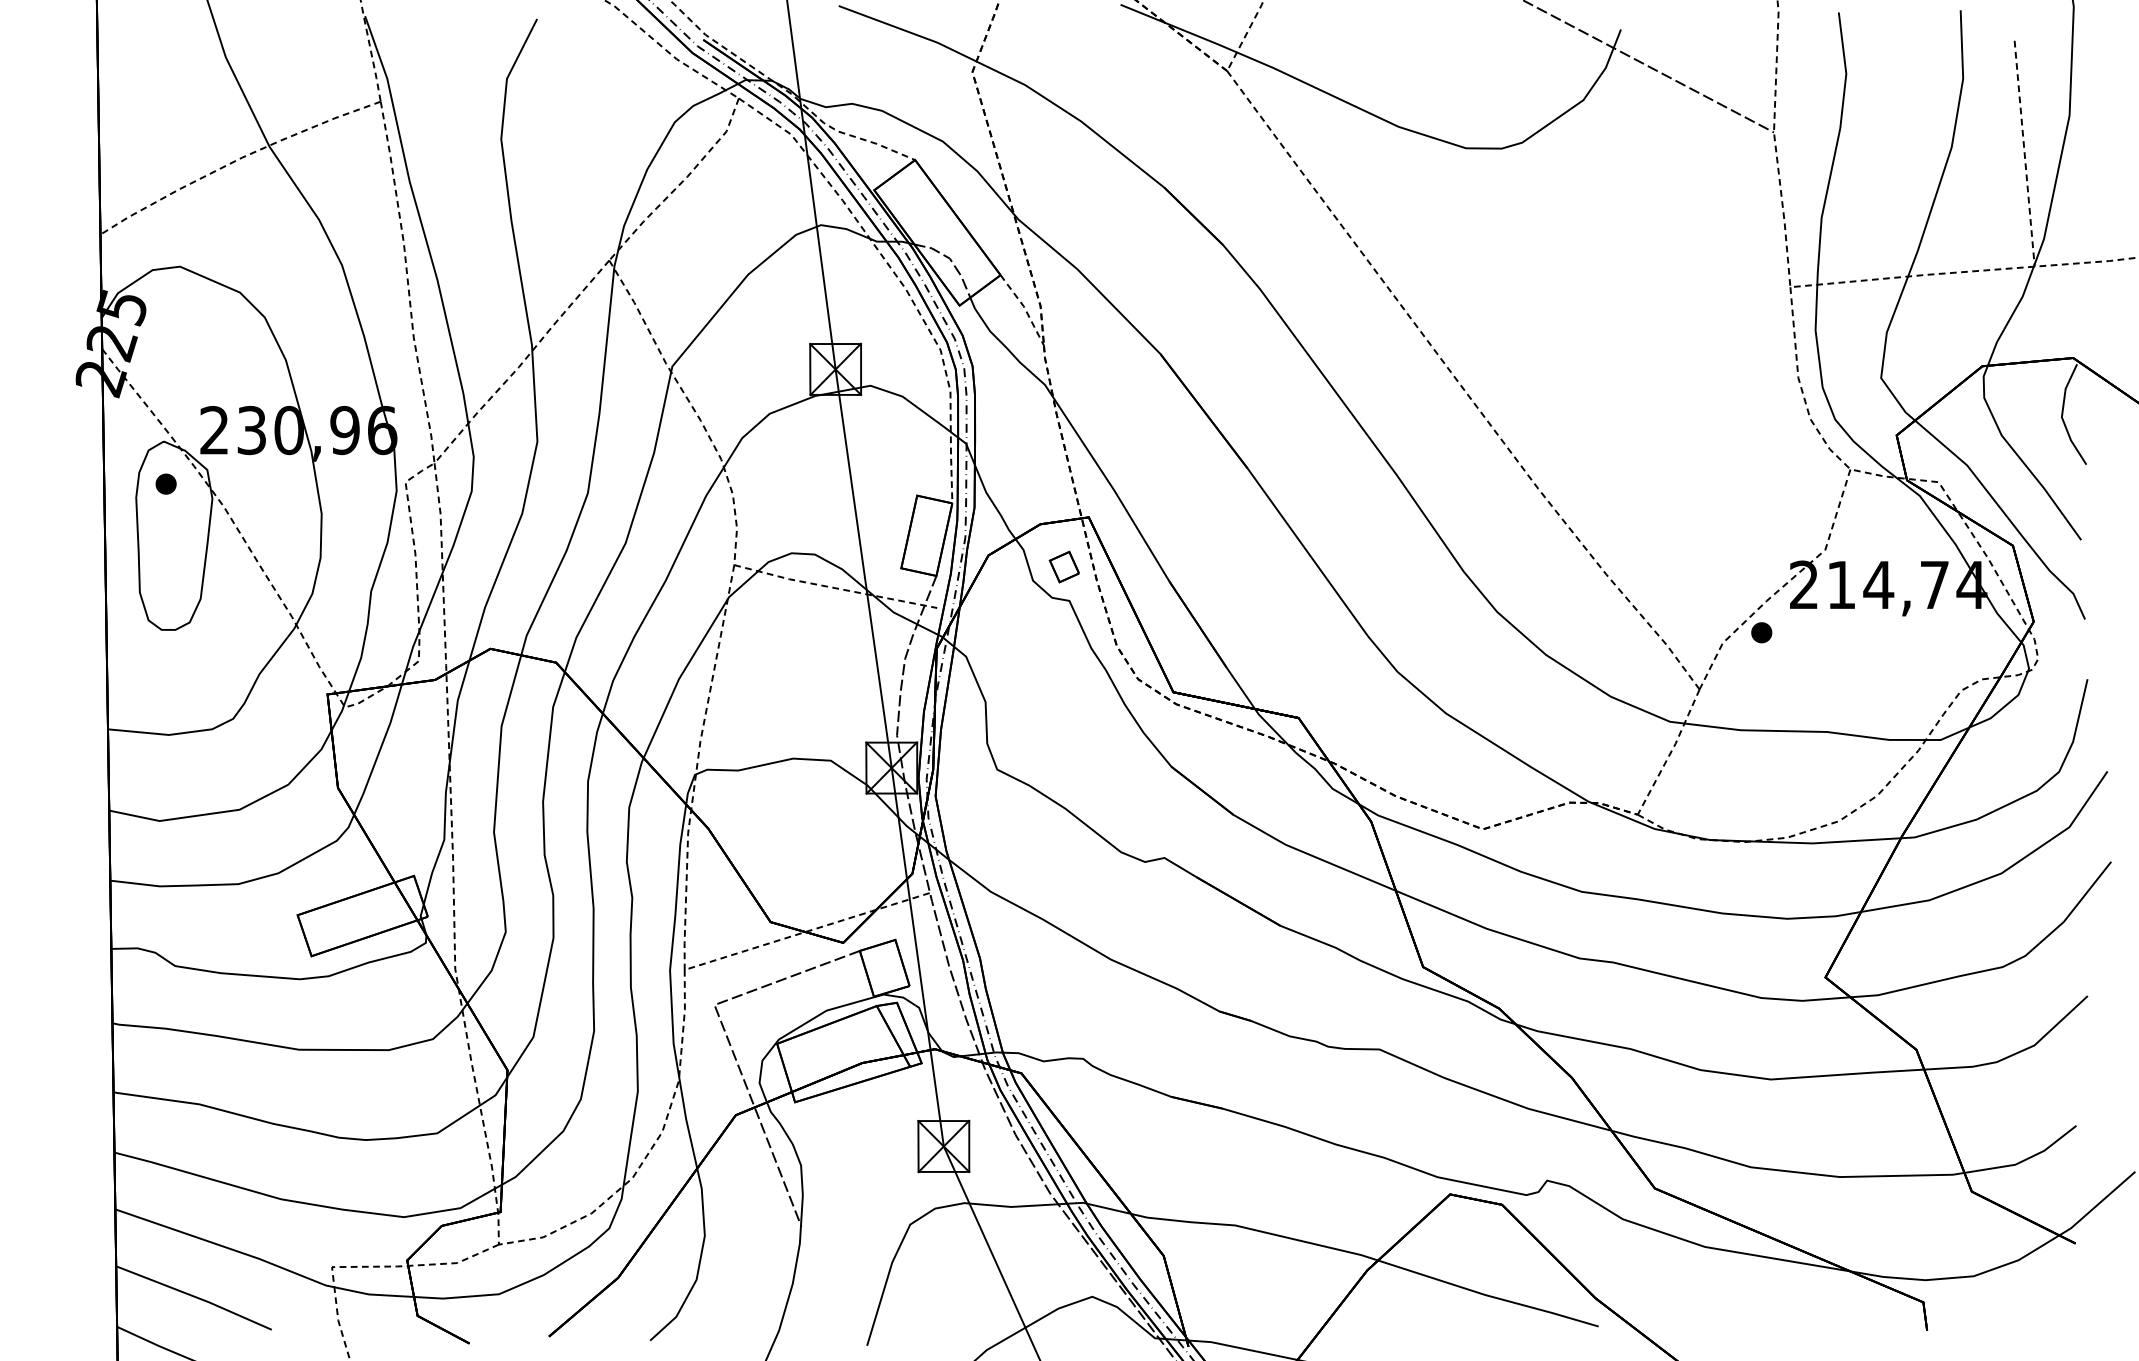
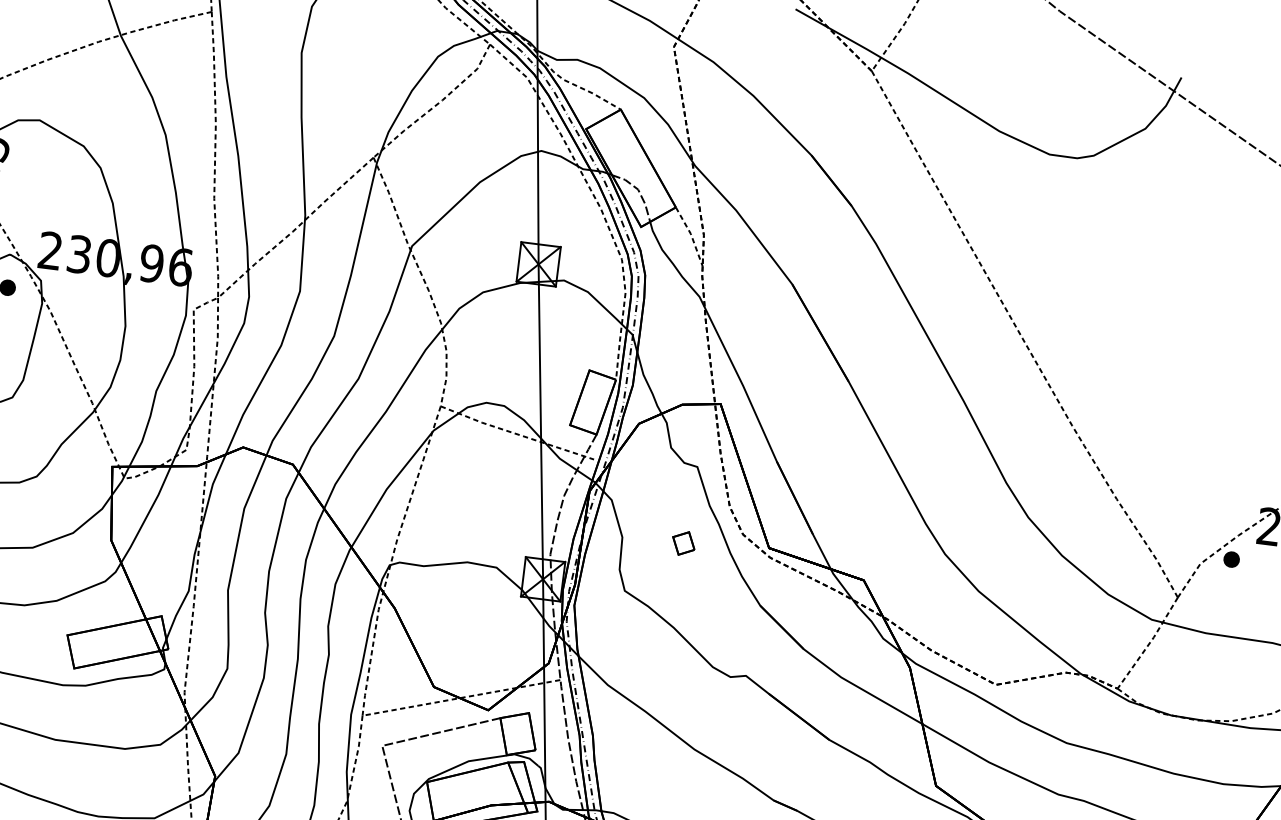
part: (1063, 566) -> (683, 542), moved

